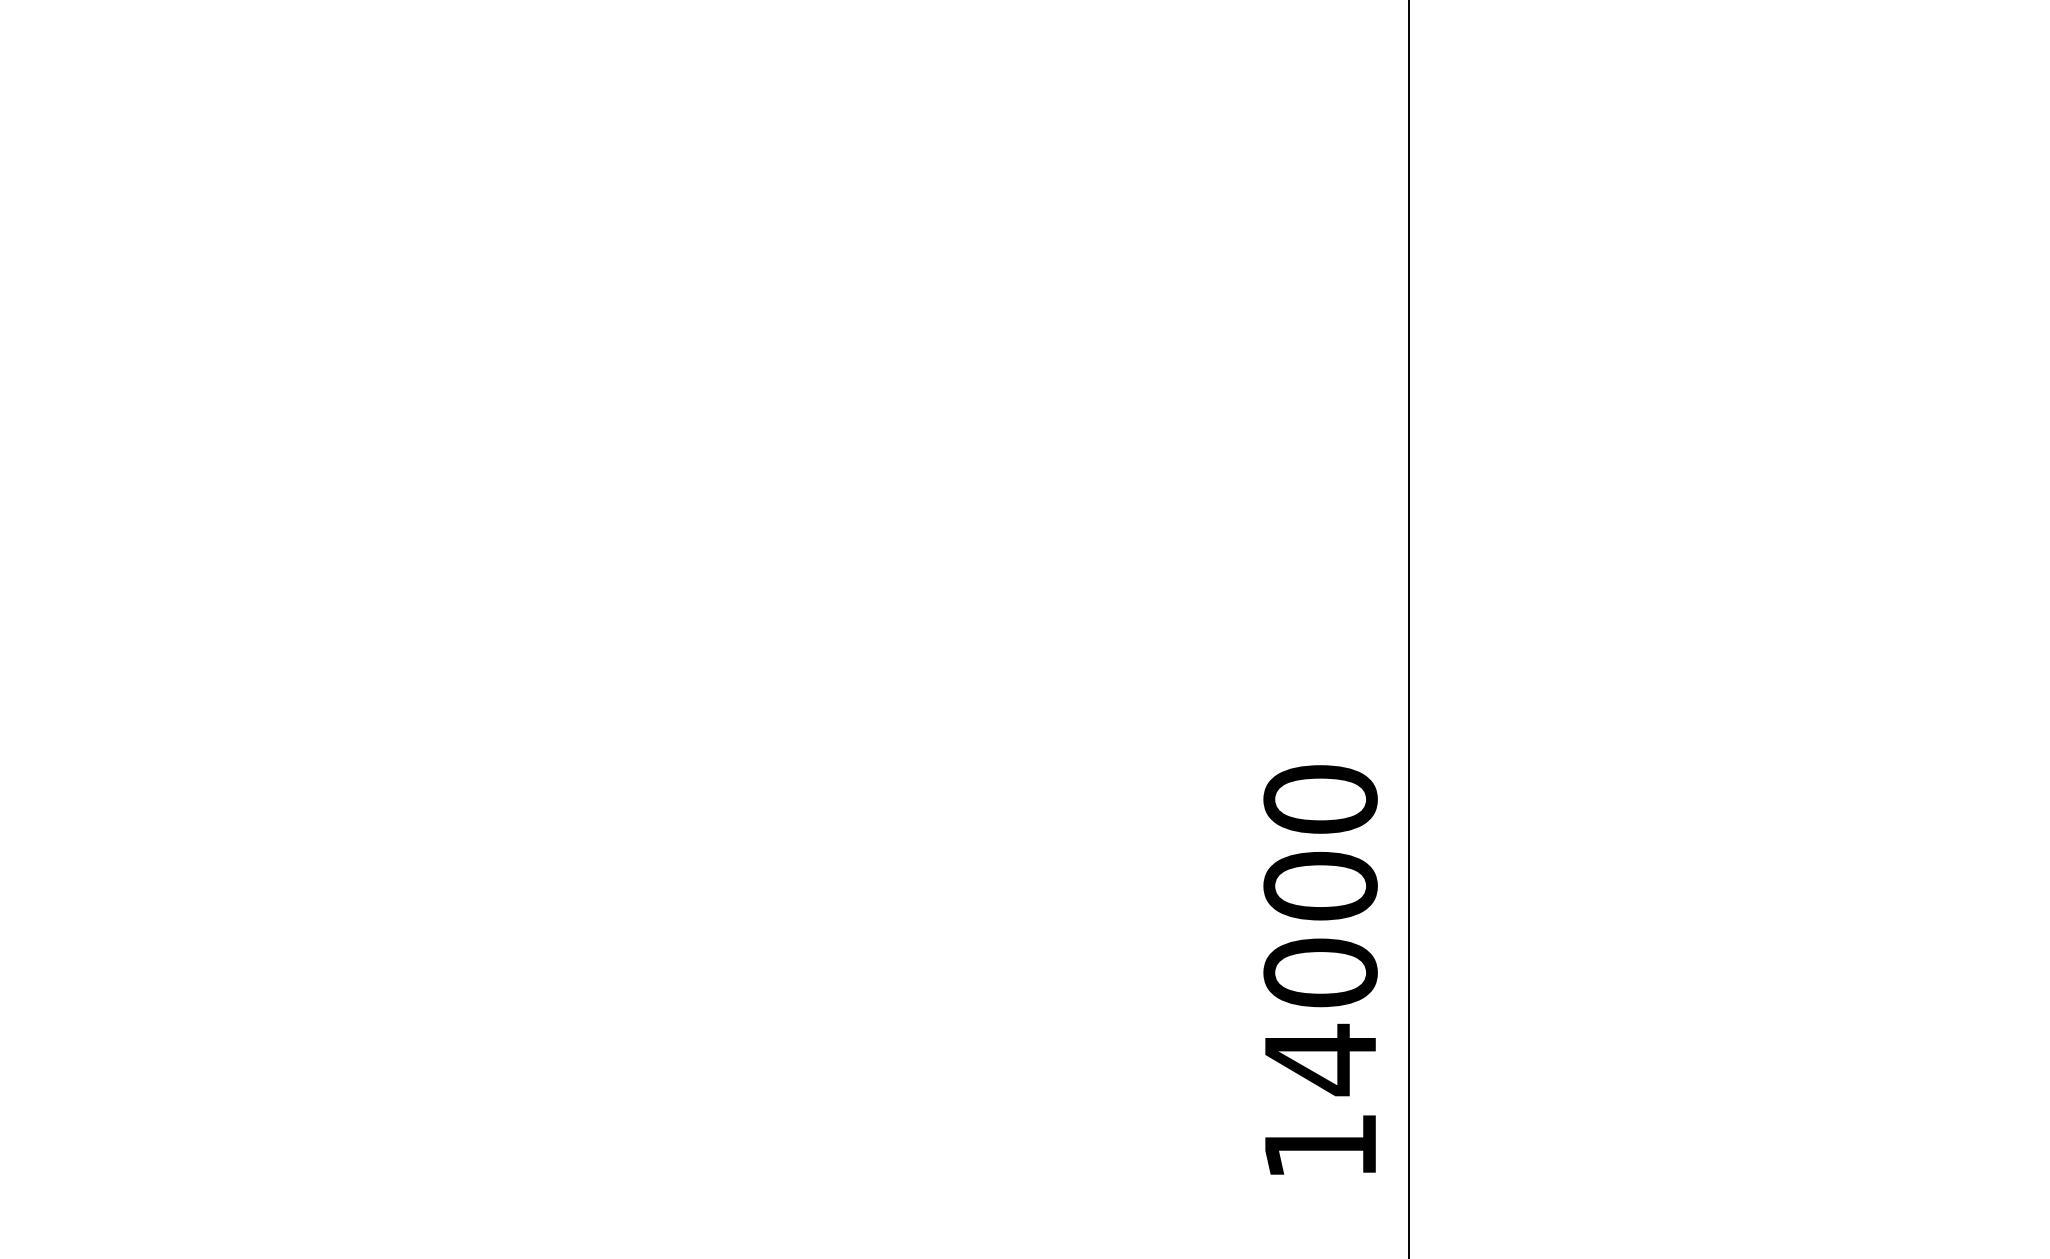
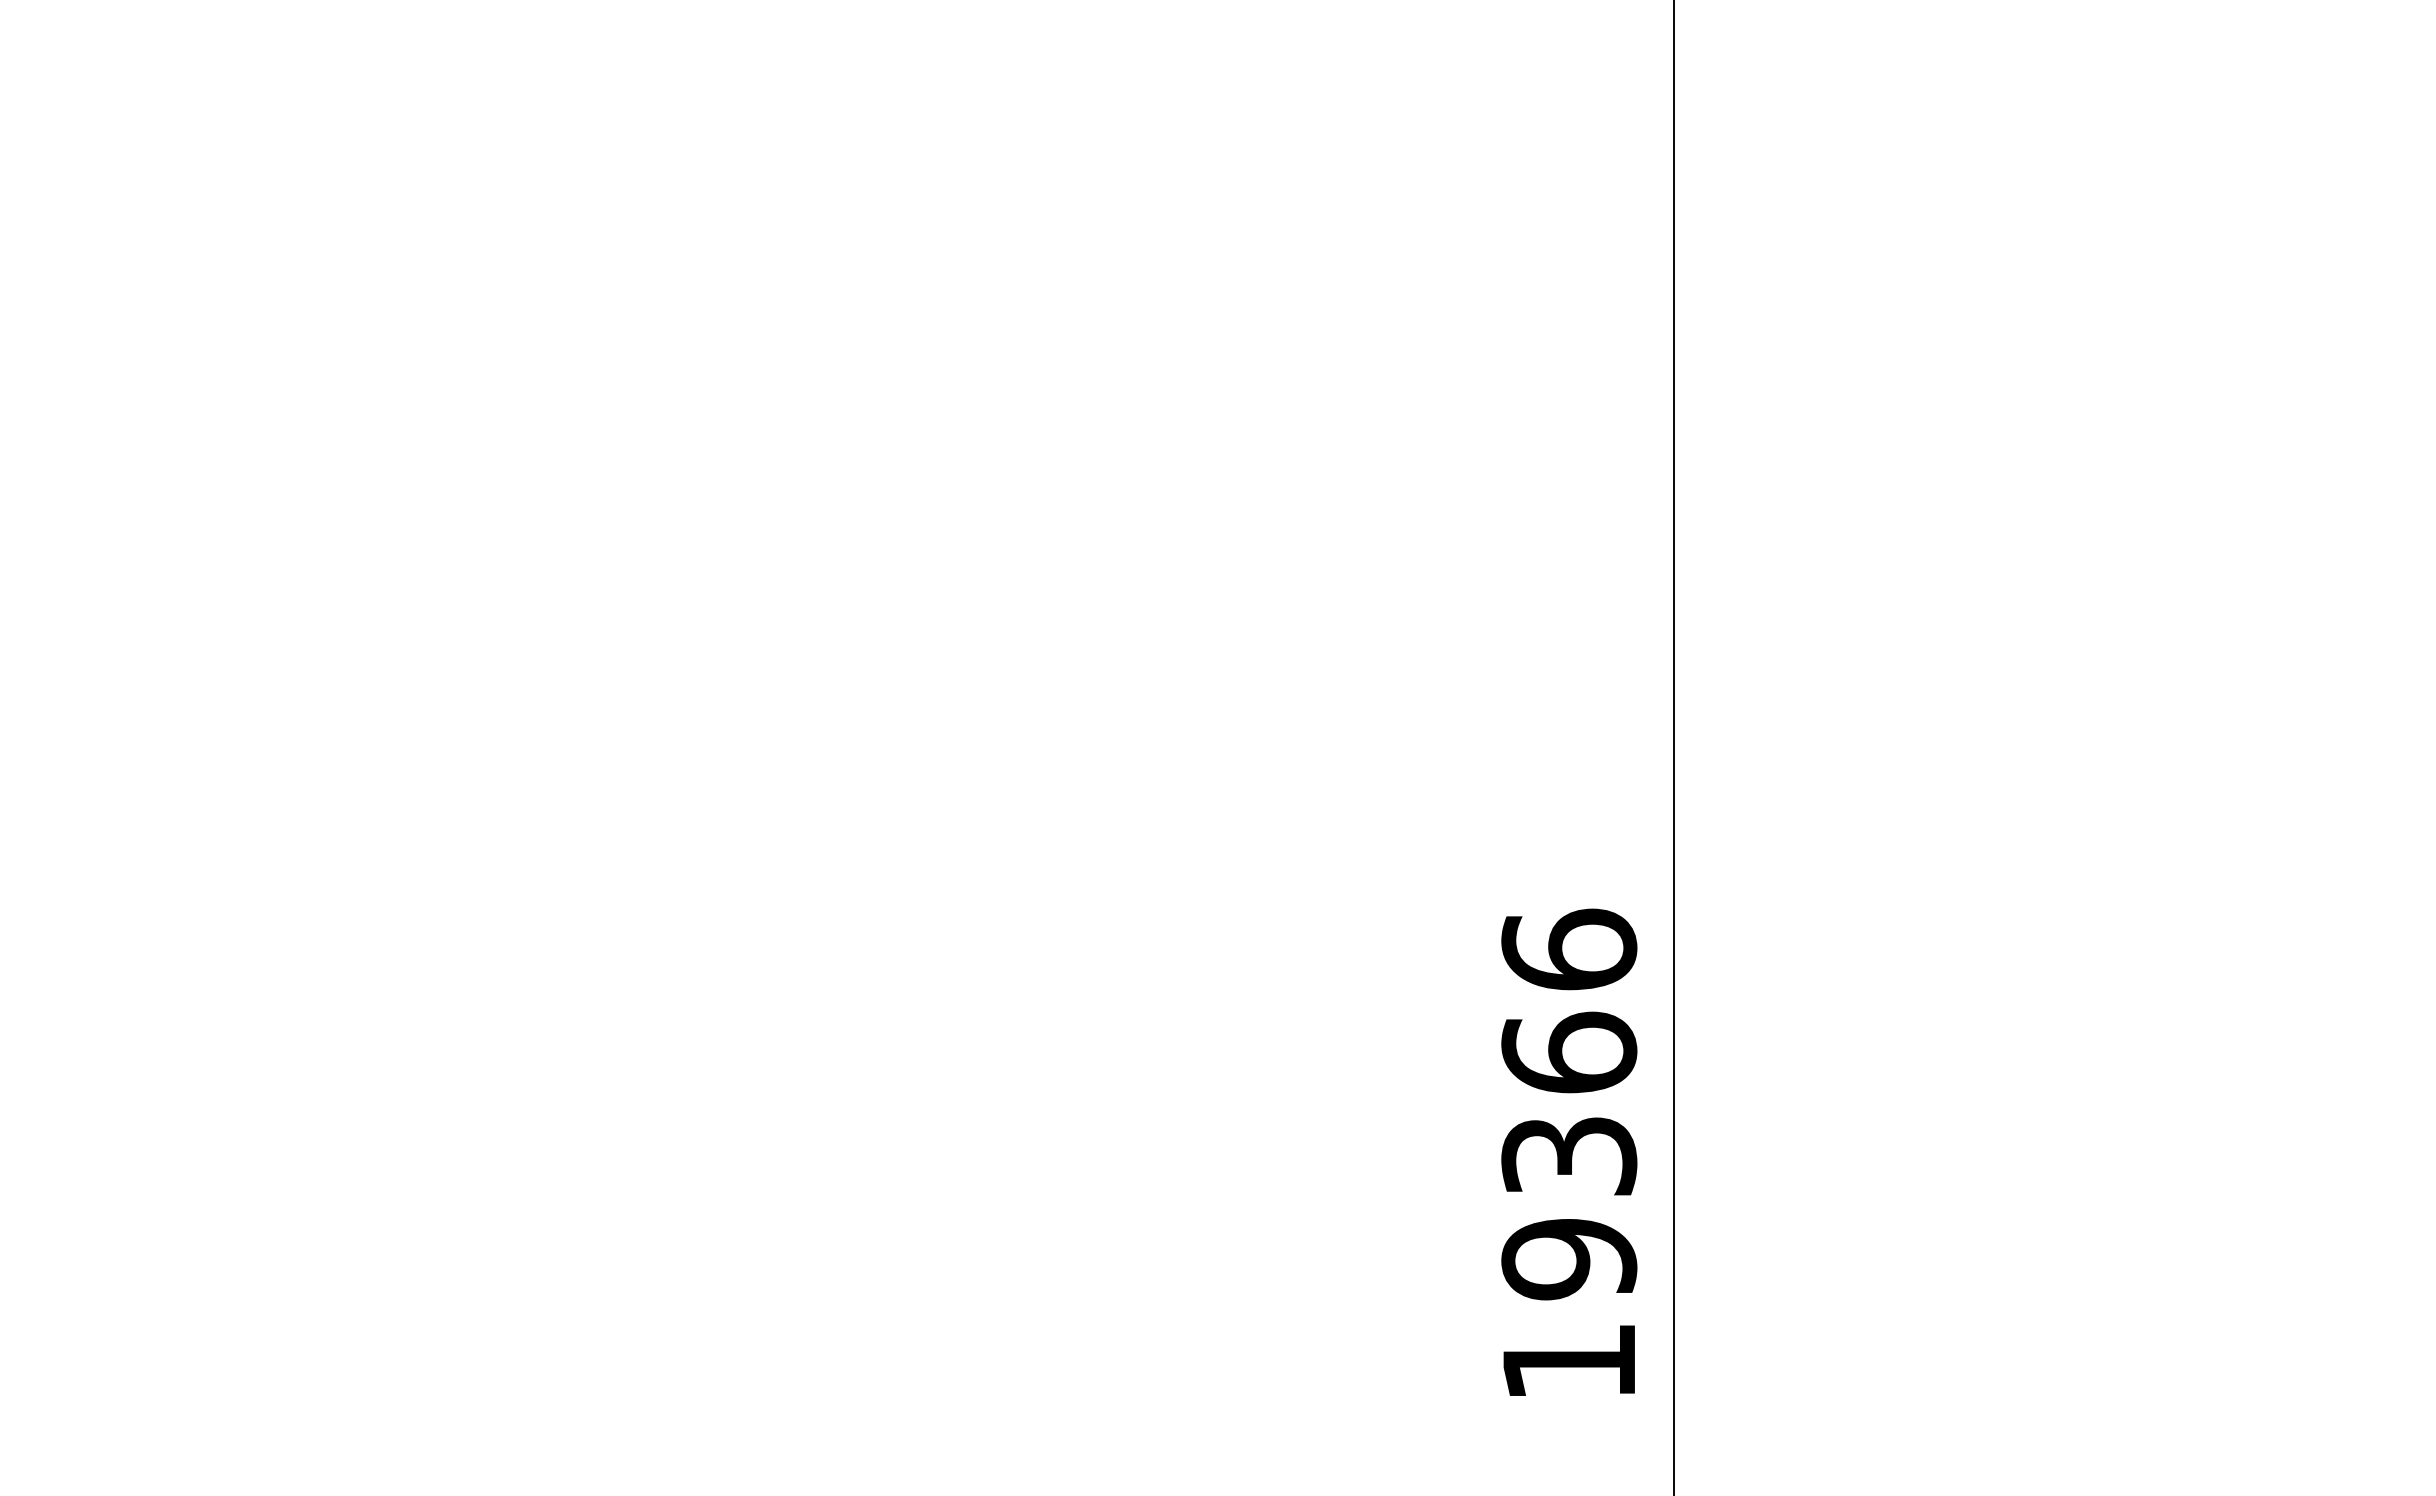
text: (1320, 930) -> (1569, 1105), 14000 -> 19366

